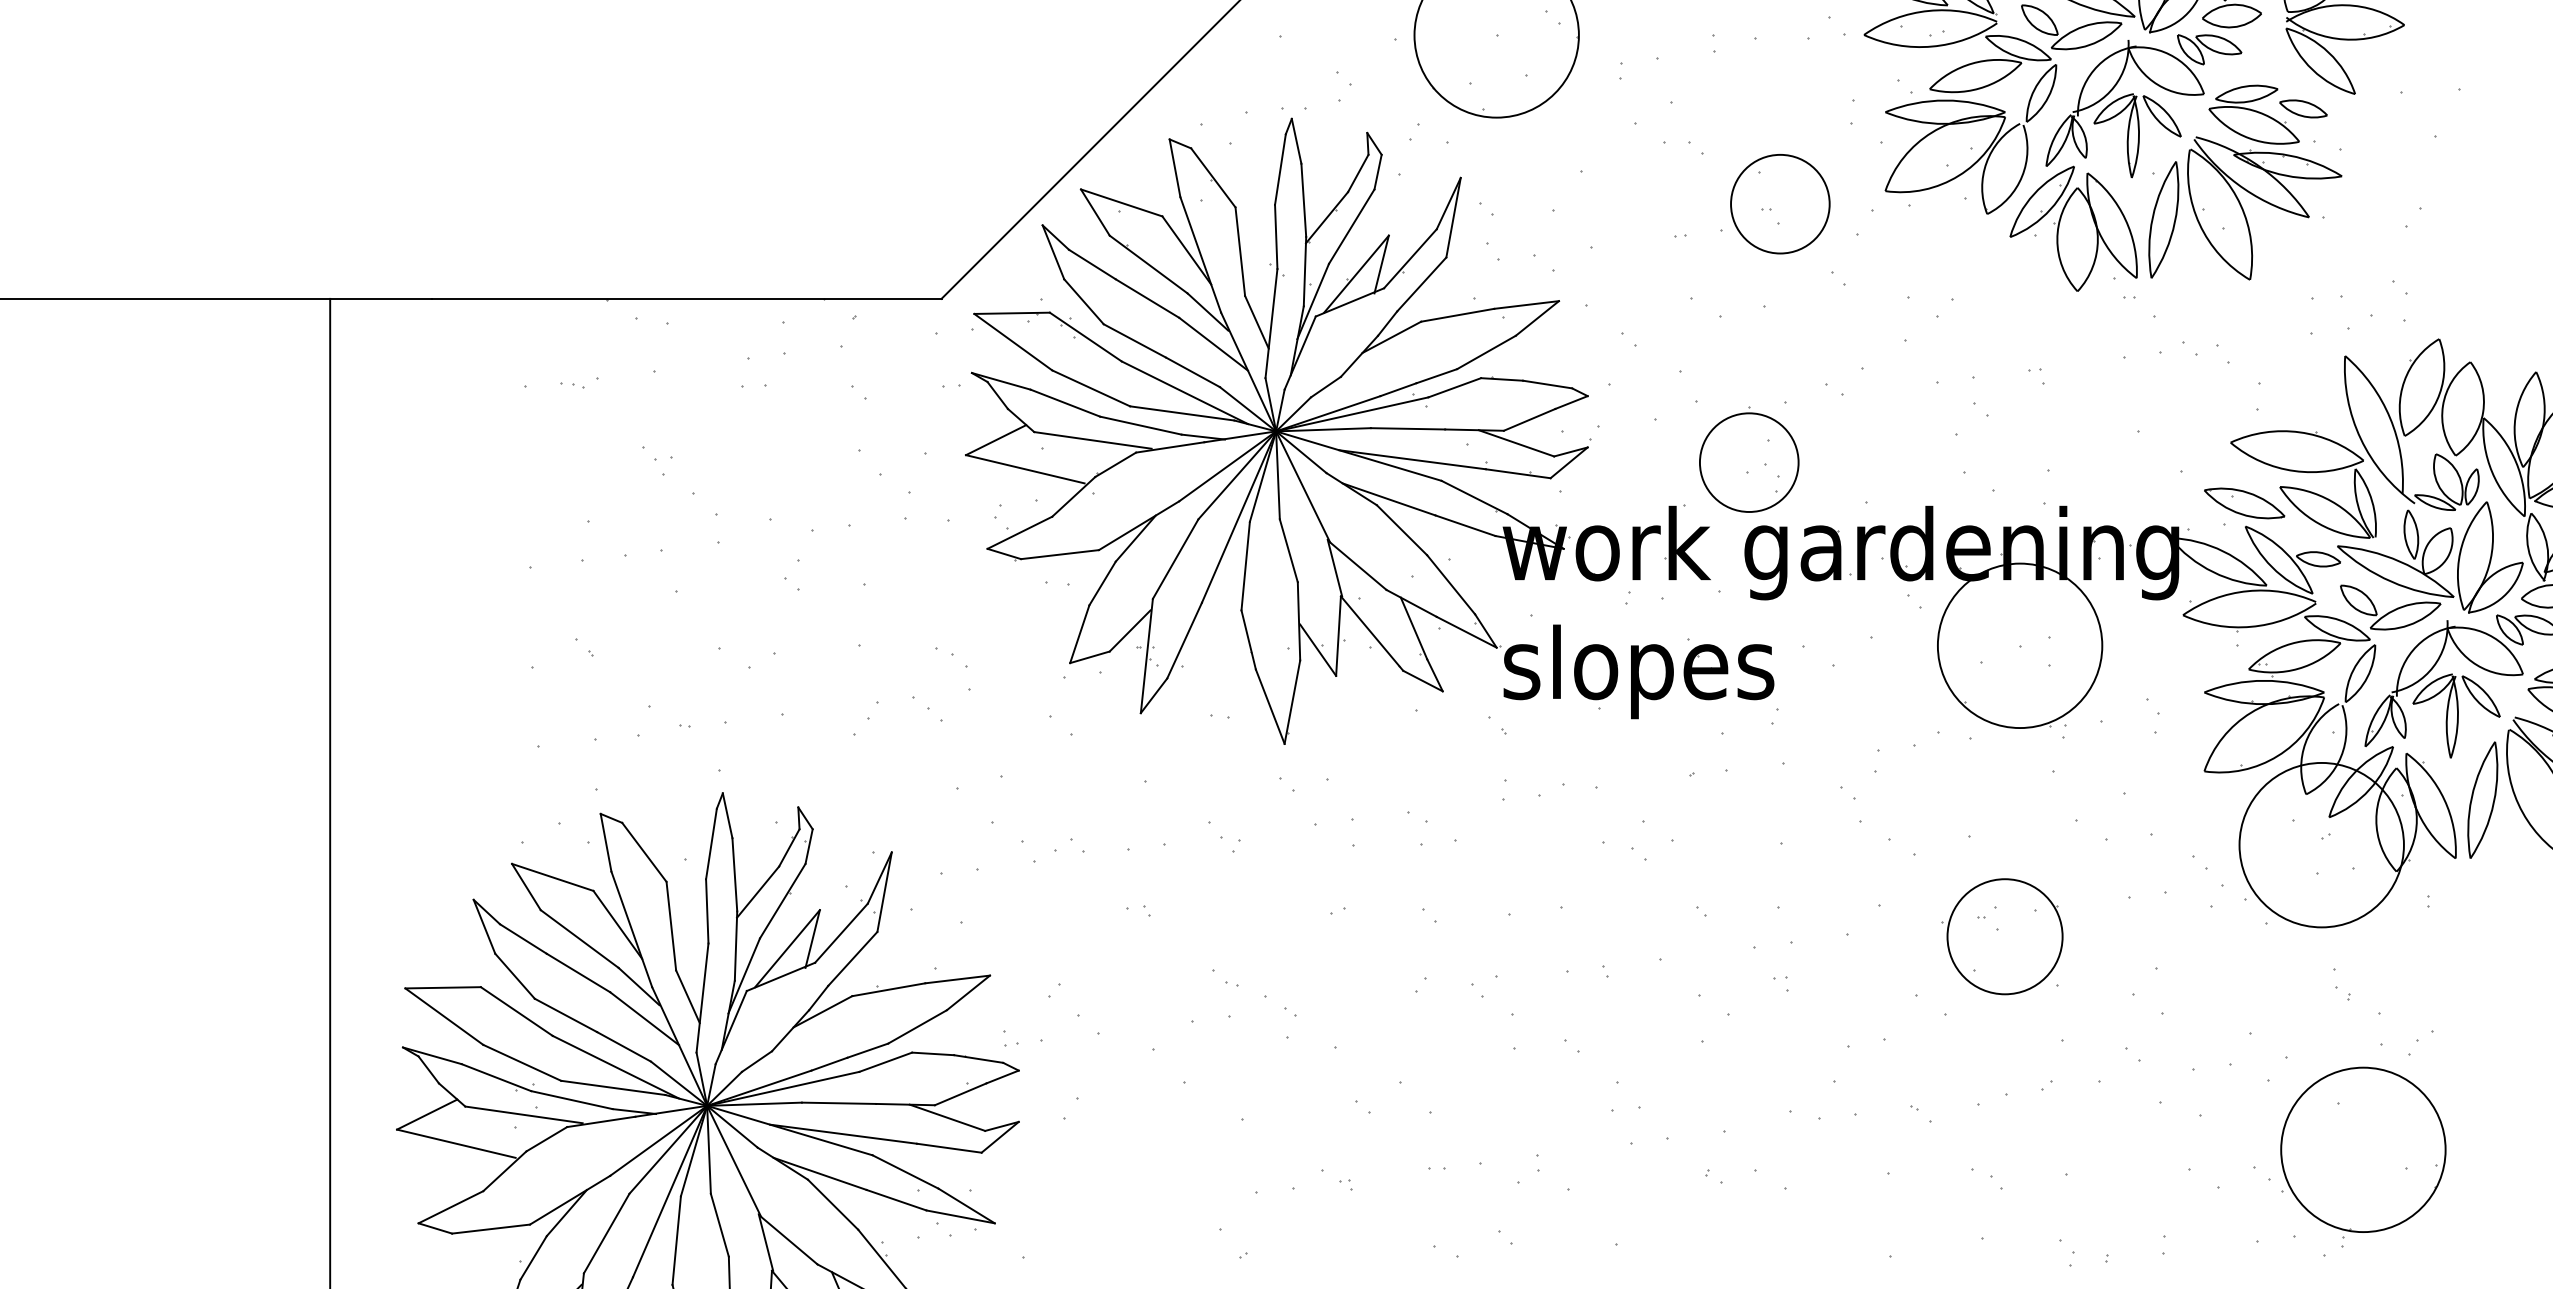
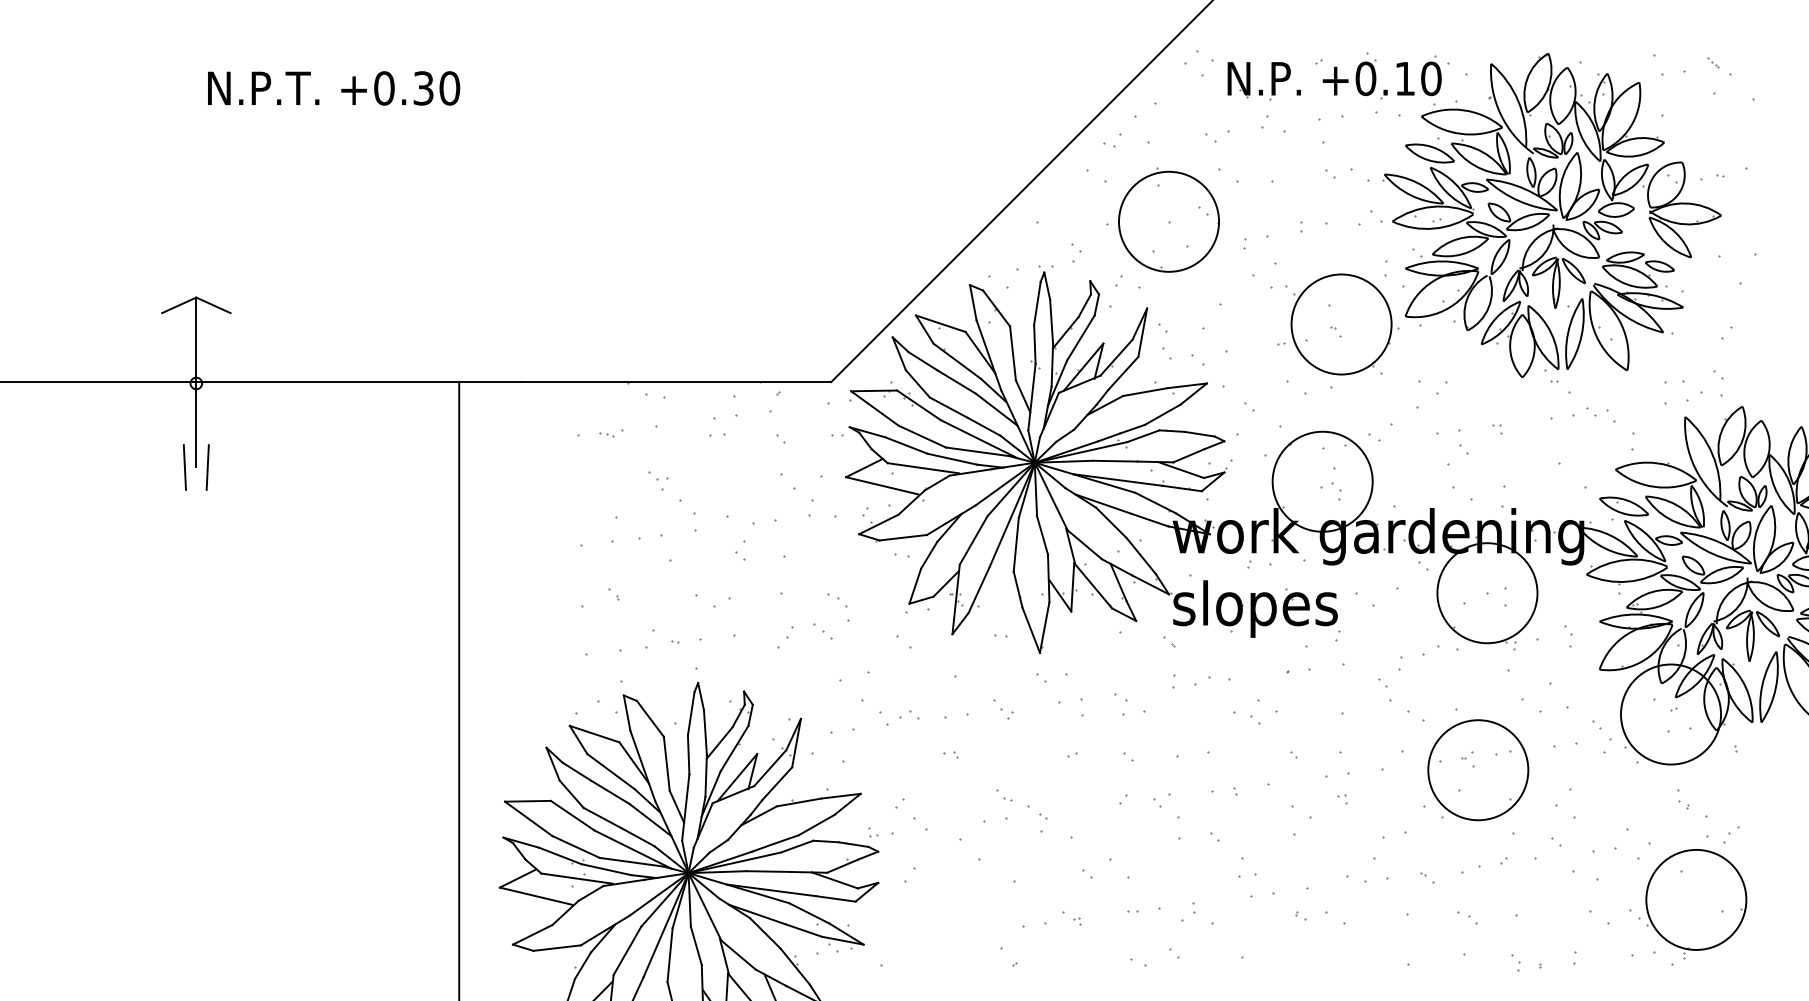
circle: (1780, 204) -> (1341, 324), size x1.67
circle: (1748, 462) -> (1322, 481), size x1.67
circle: (2005, 937) -> (1478, 770), size x1.43

